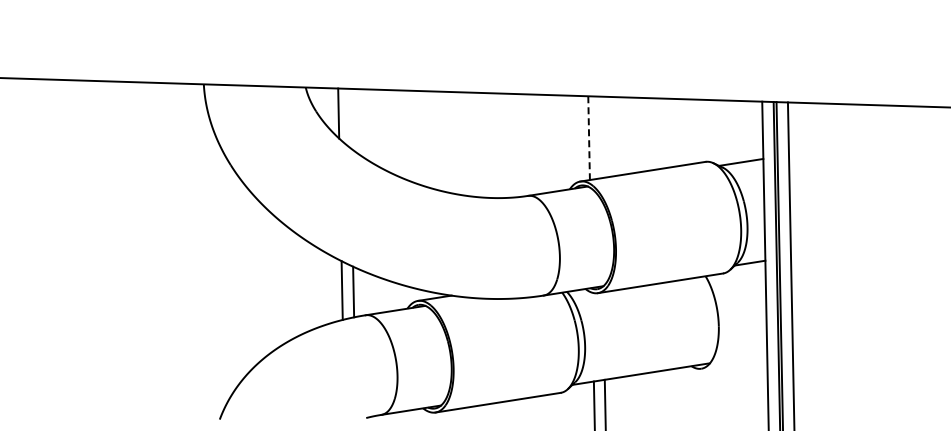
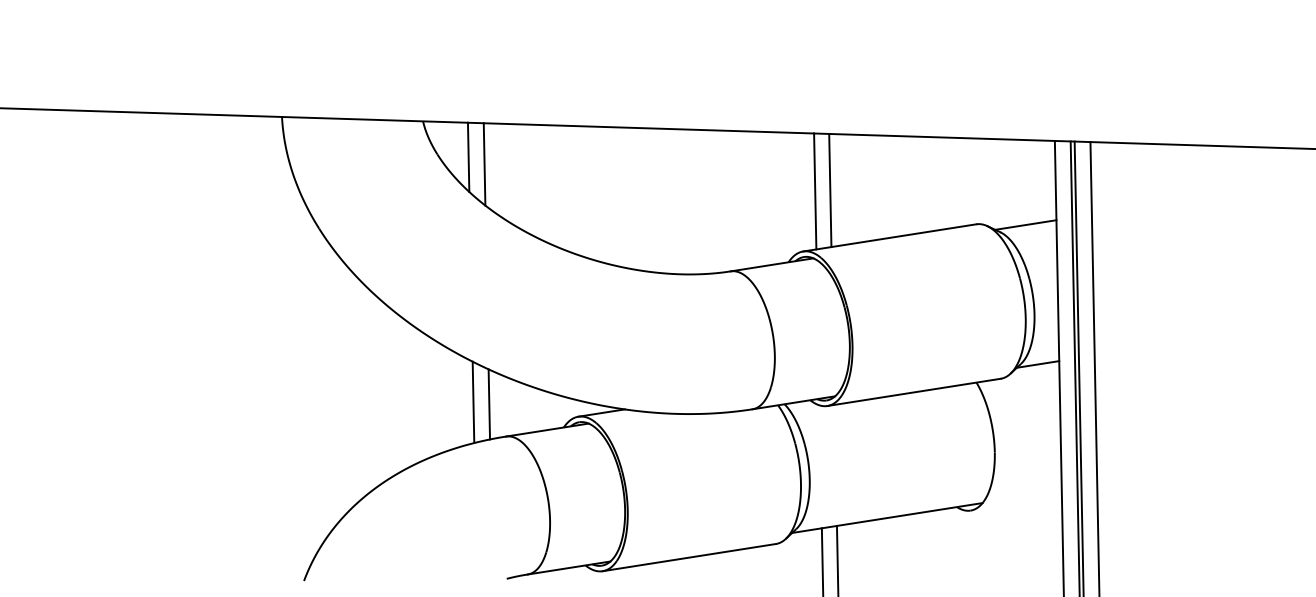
line: (349, 118) -> (483, 164), added
line: (599, 137) -> (829, 190), added
line: (589, 138) -> (815, 191), dashed -> solid

